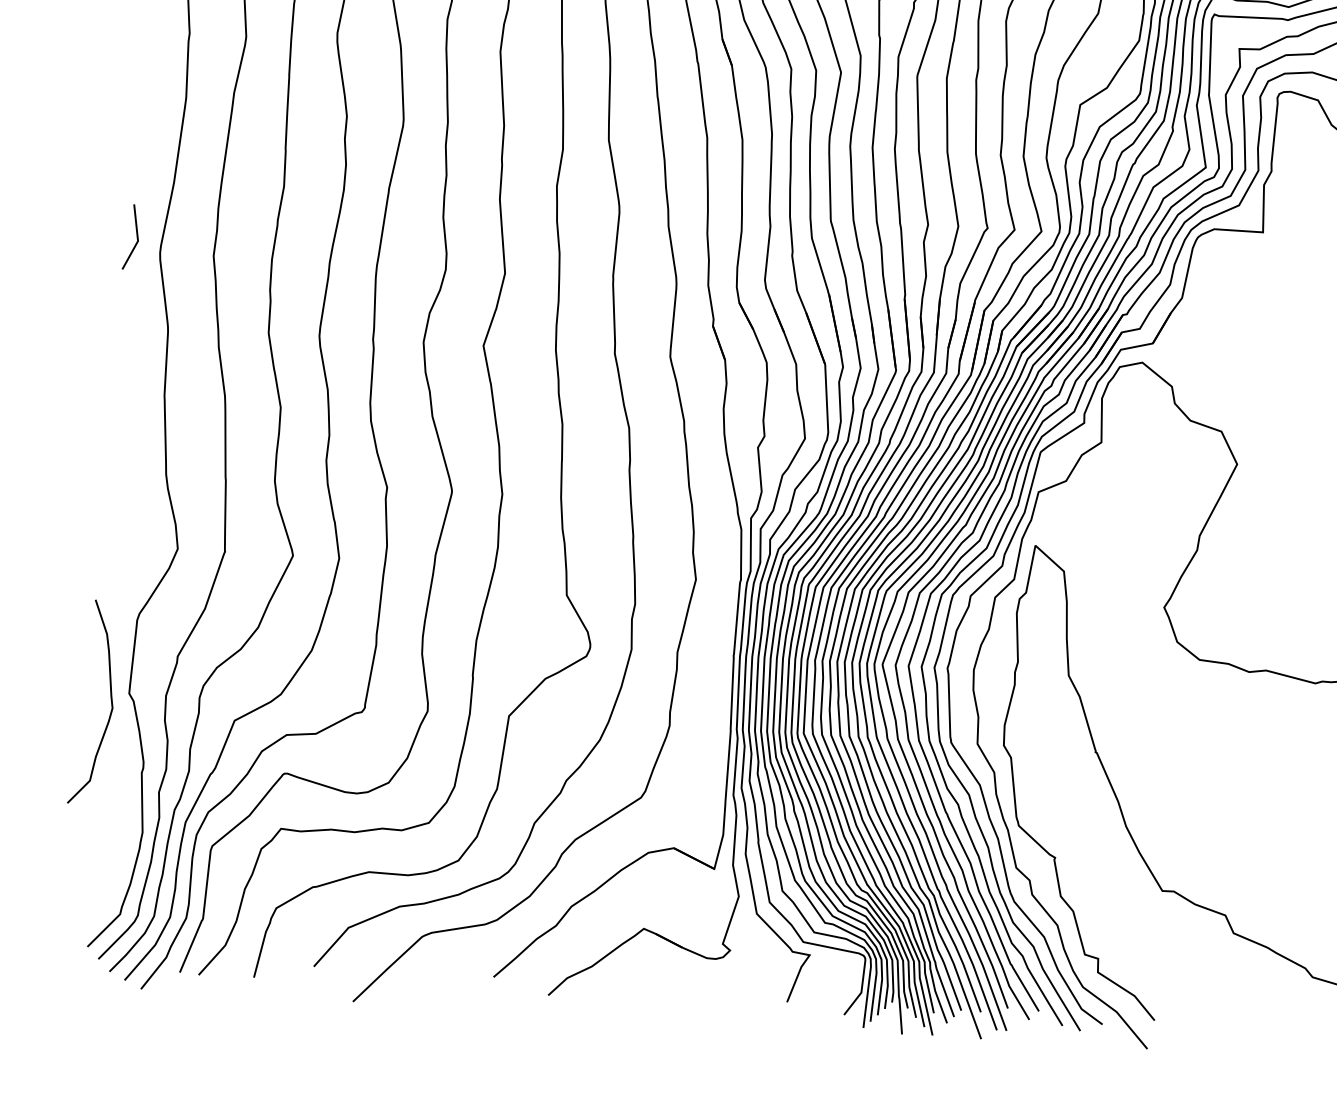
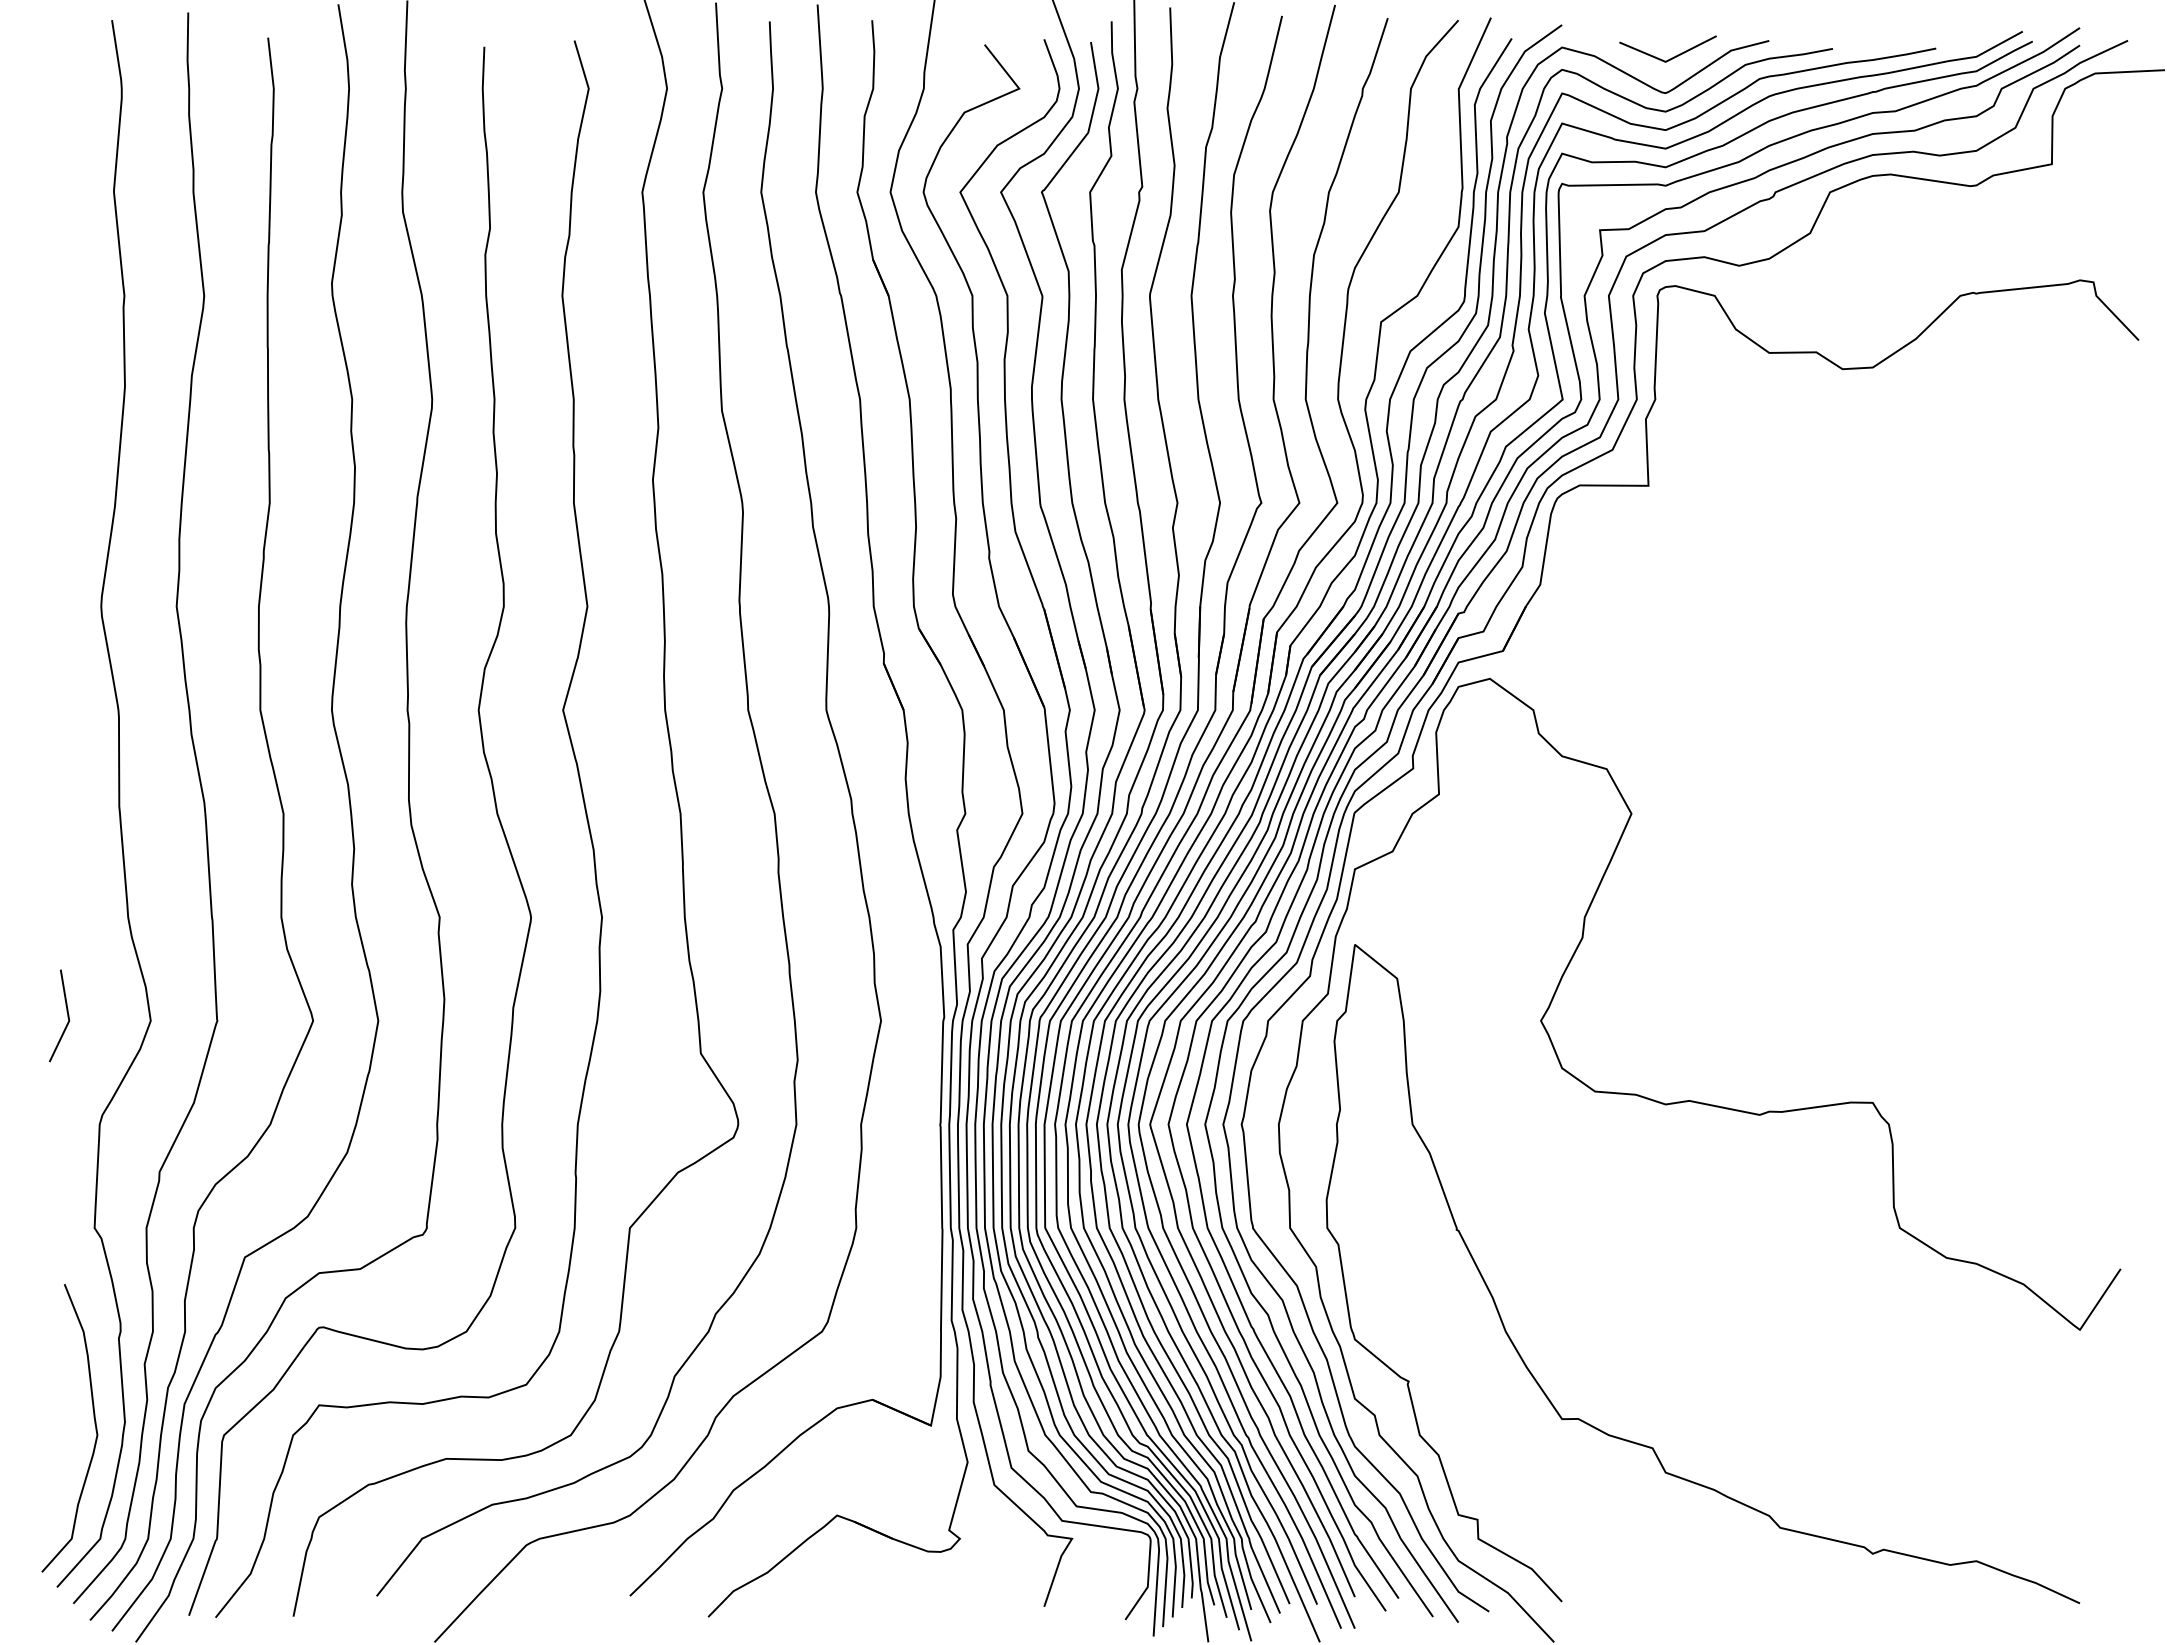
line: (137, 237) -> (67, 1015), moved
curve: (110, 700) -> (94, 1424), moved

